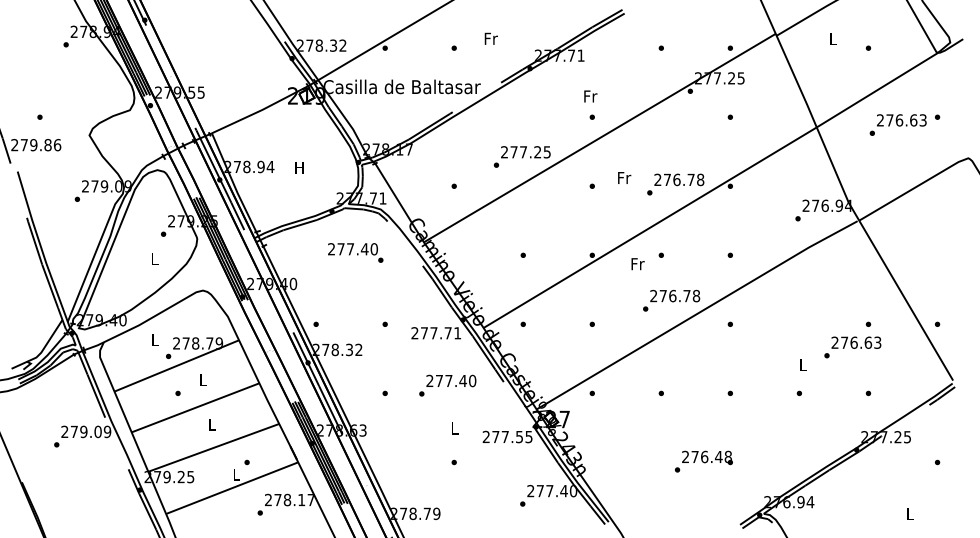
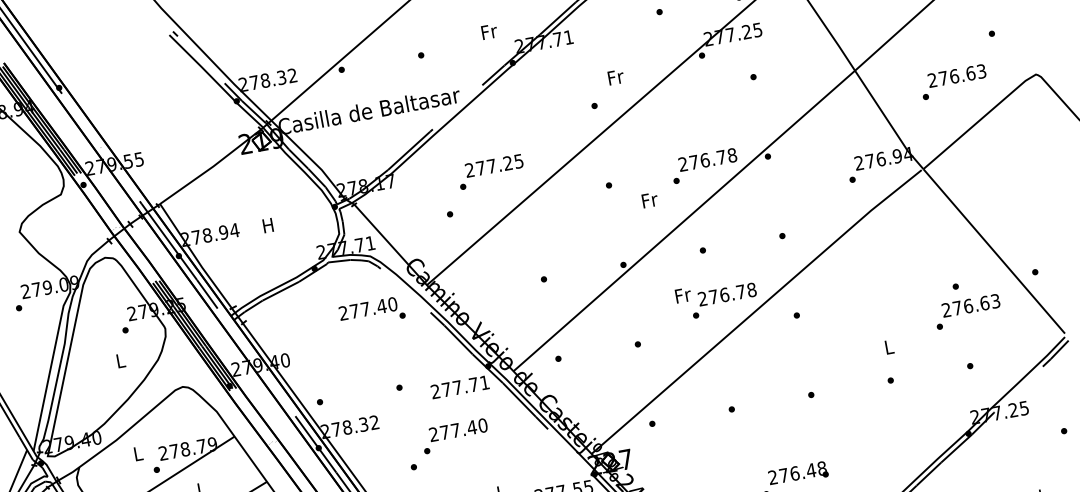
text: (490, 38) -> (488, 31), moved
text: (590, 96) -> (615, 77), moved
text: (897, 124) -> (953, 81), moved
text: (521, 156) -> (490, 171), moved
text: (624, 177) -> (649, 199), moved
text: (355, 252) -> (371, 312), moved
text: (637, 264) -> (682, 295), moved
text: (852, 347) -> (967, 311), moved
text: (447, 385) -> (455, 436), moved

